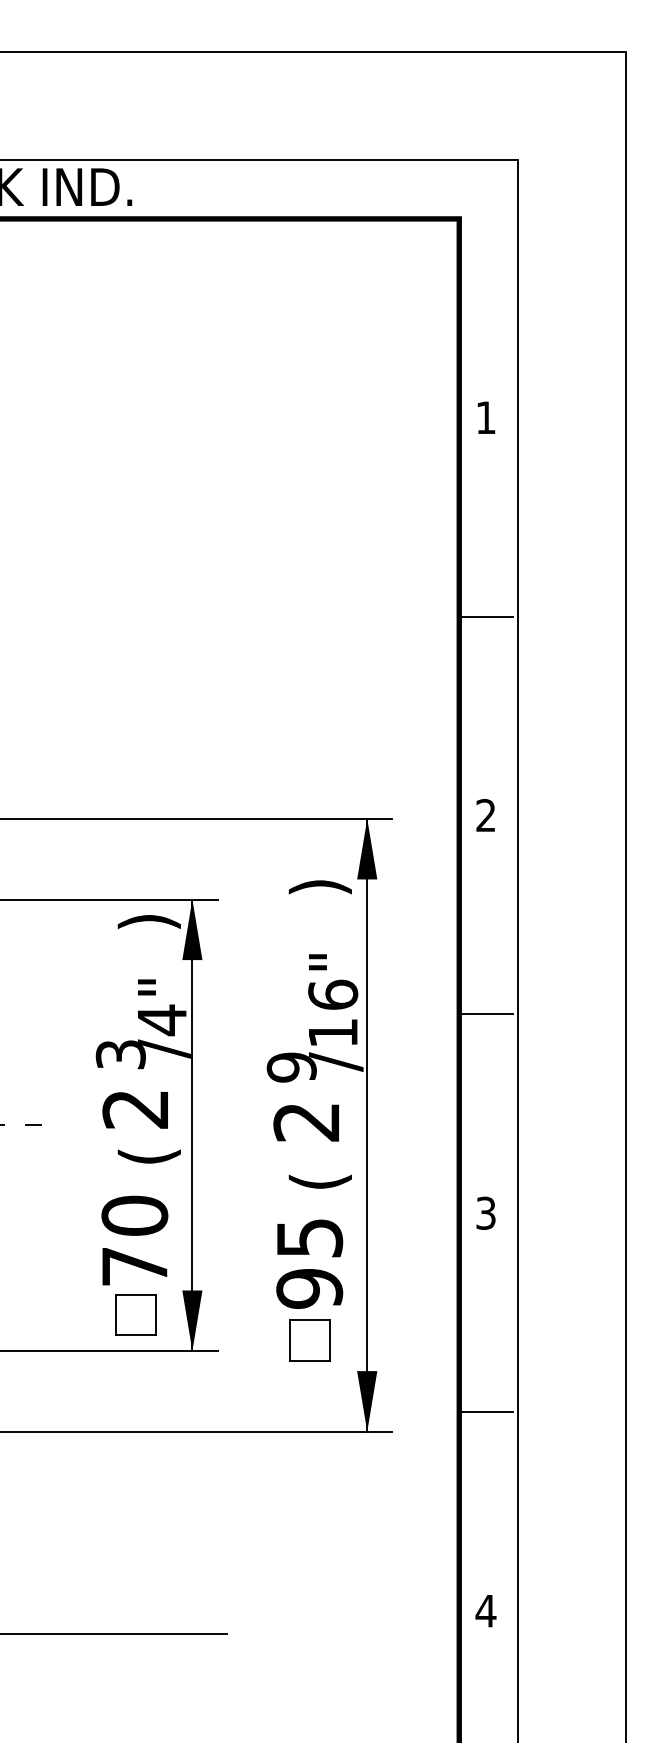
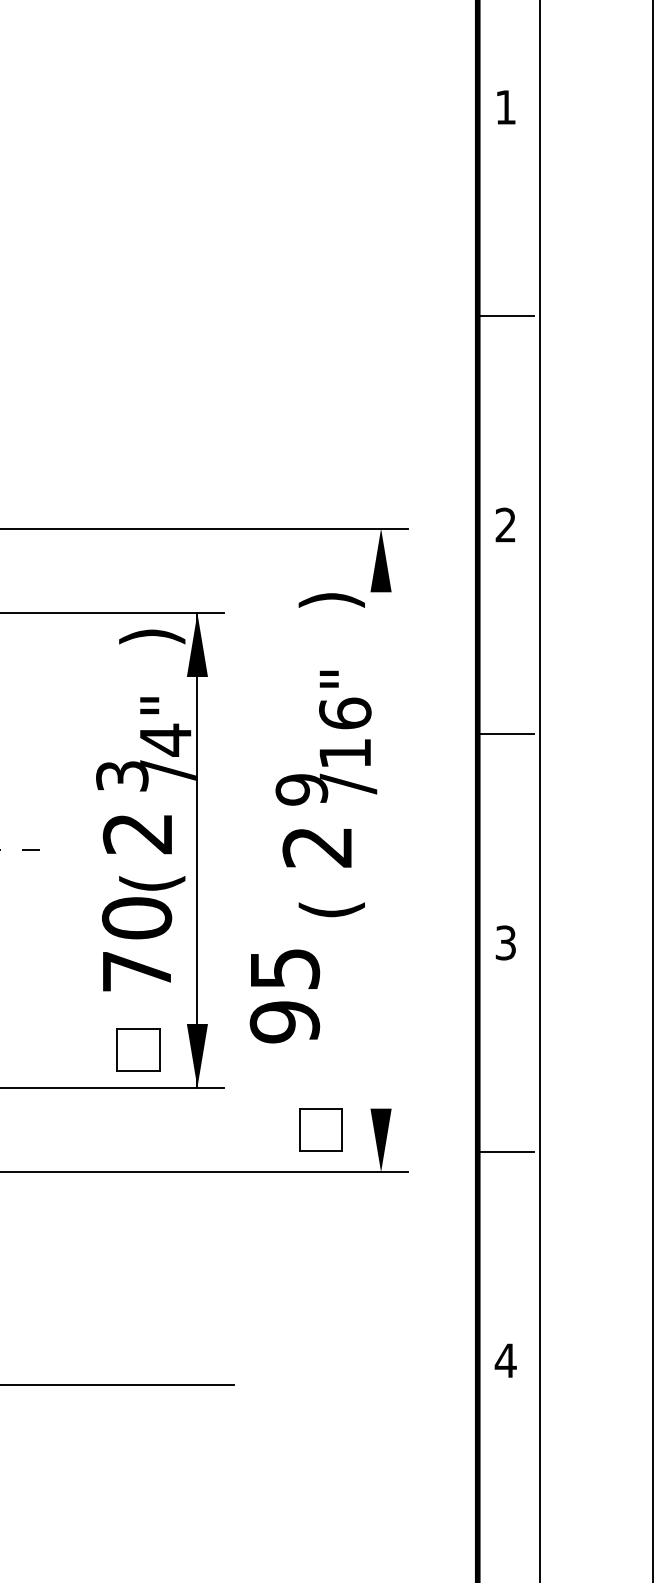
line: (367, 1124) -> (381, 849), removed
text: (134, 1240) -> (136, 944), moved
text: (309, 1263) -> (284, 995), moved
part: (309, 1340) -> (320, 1130), moved

